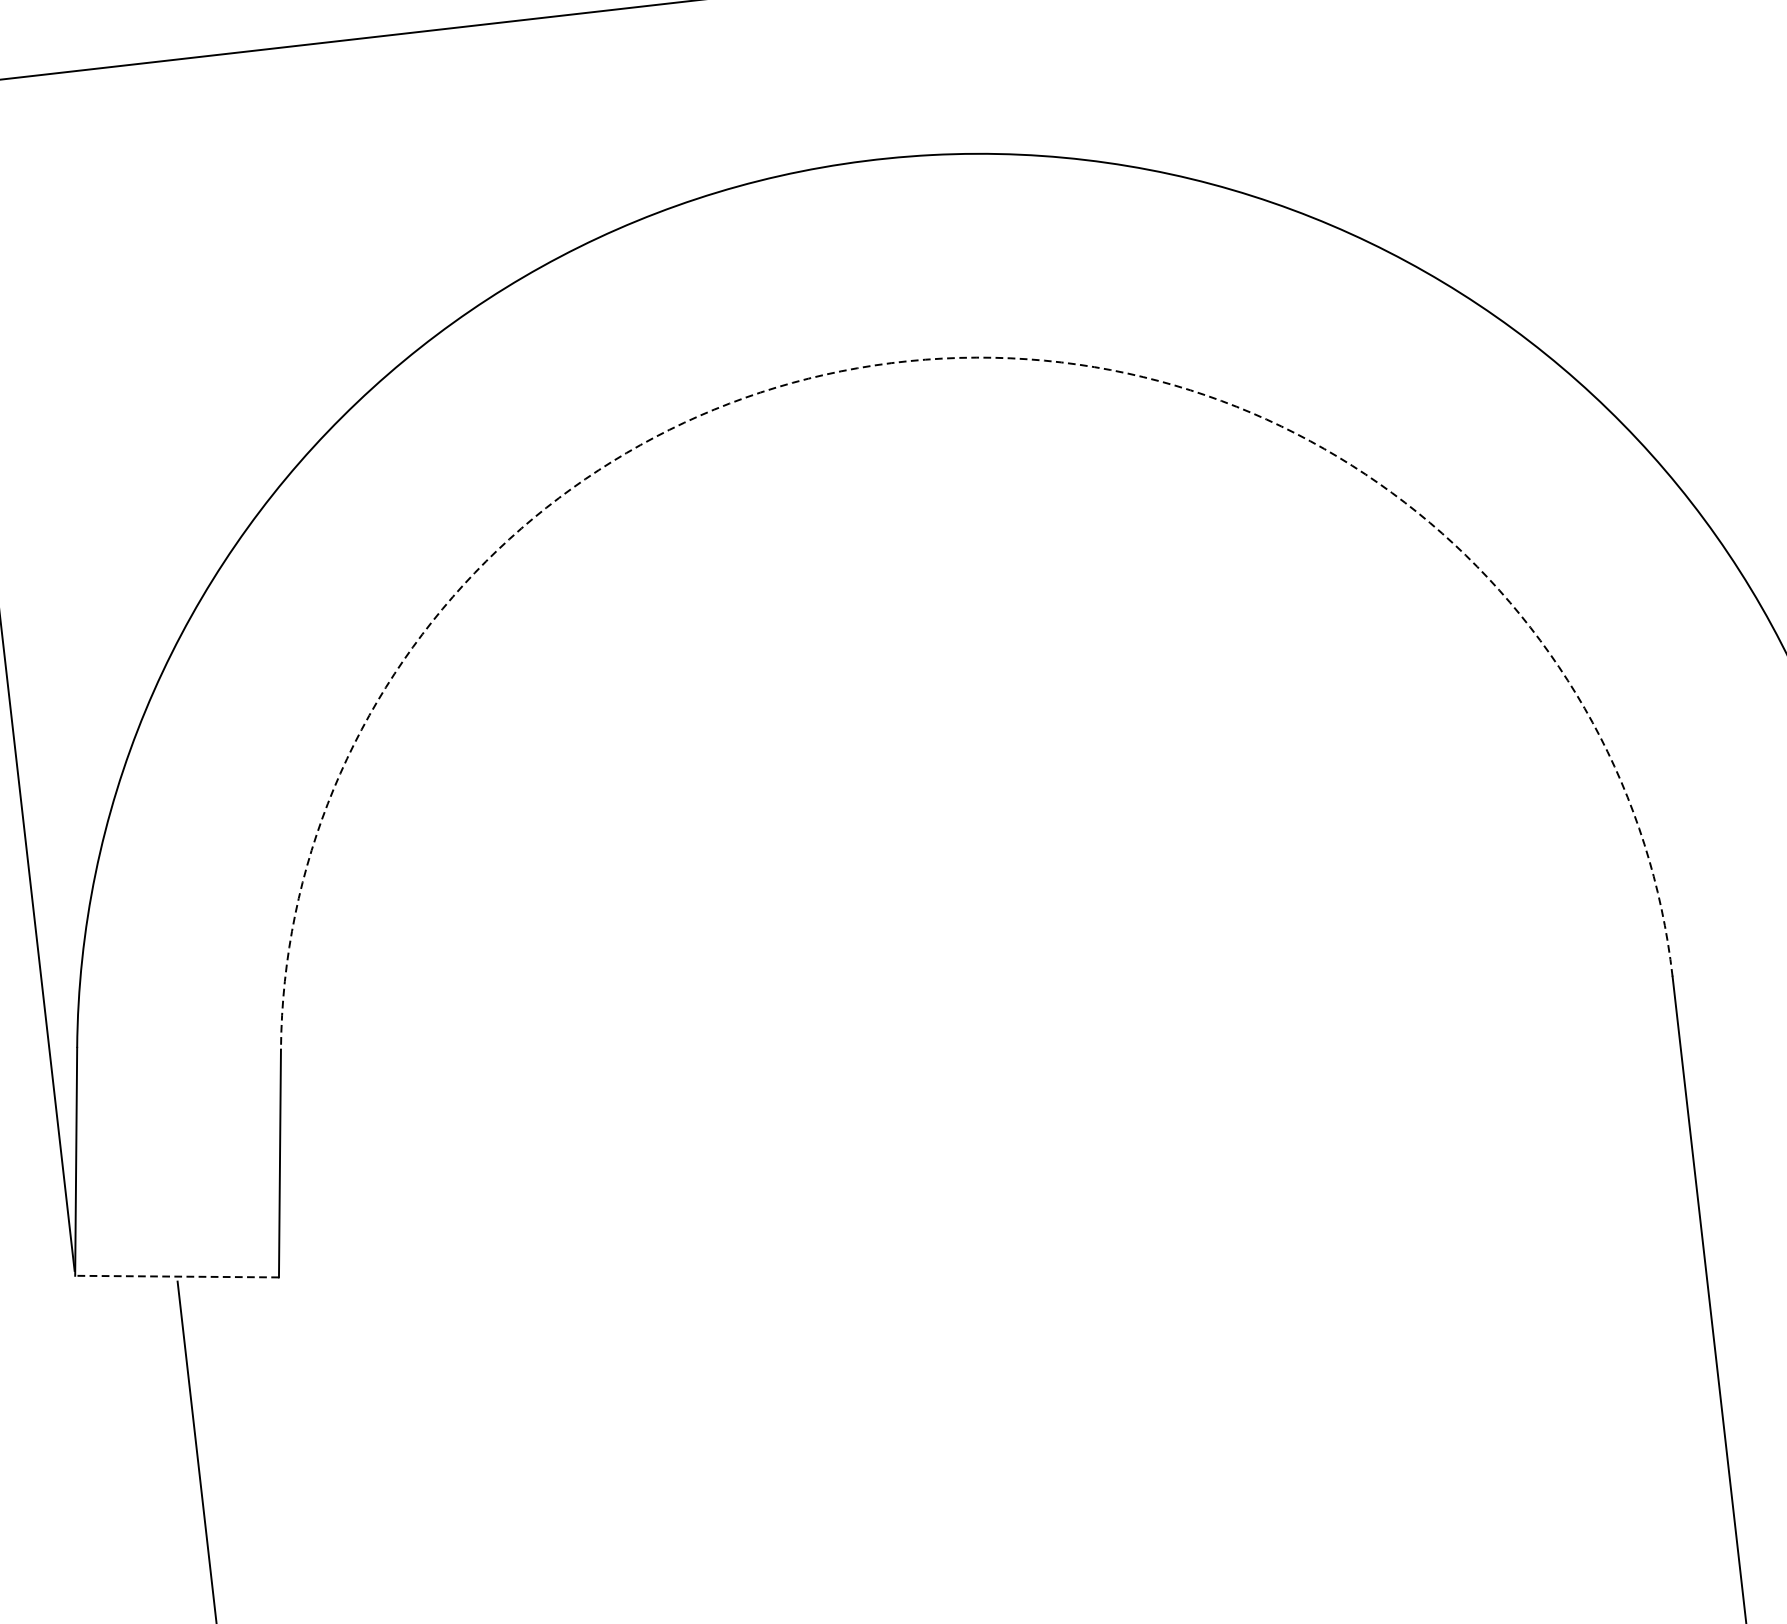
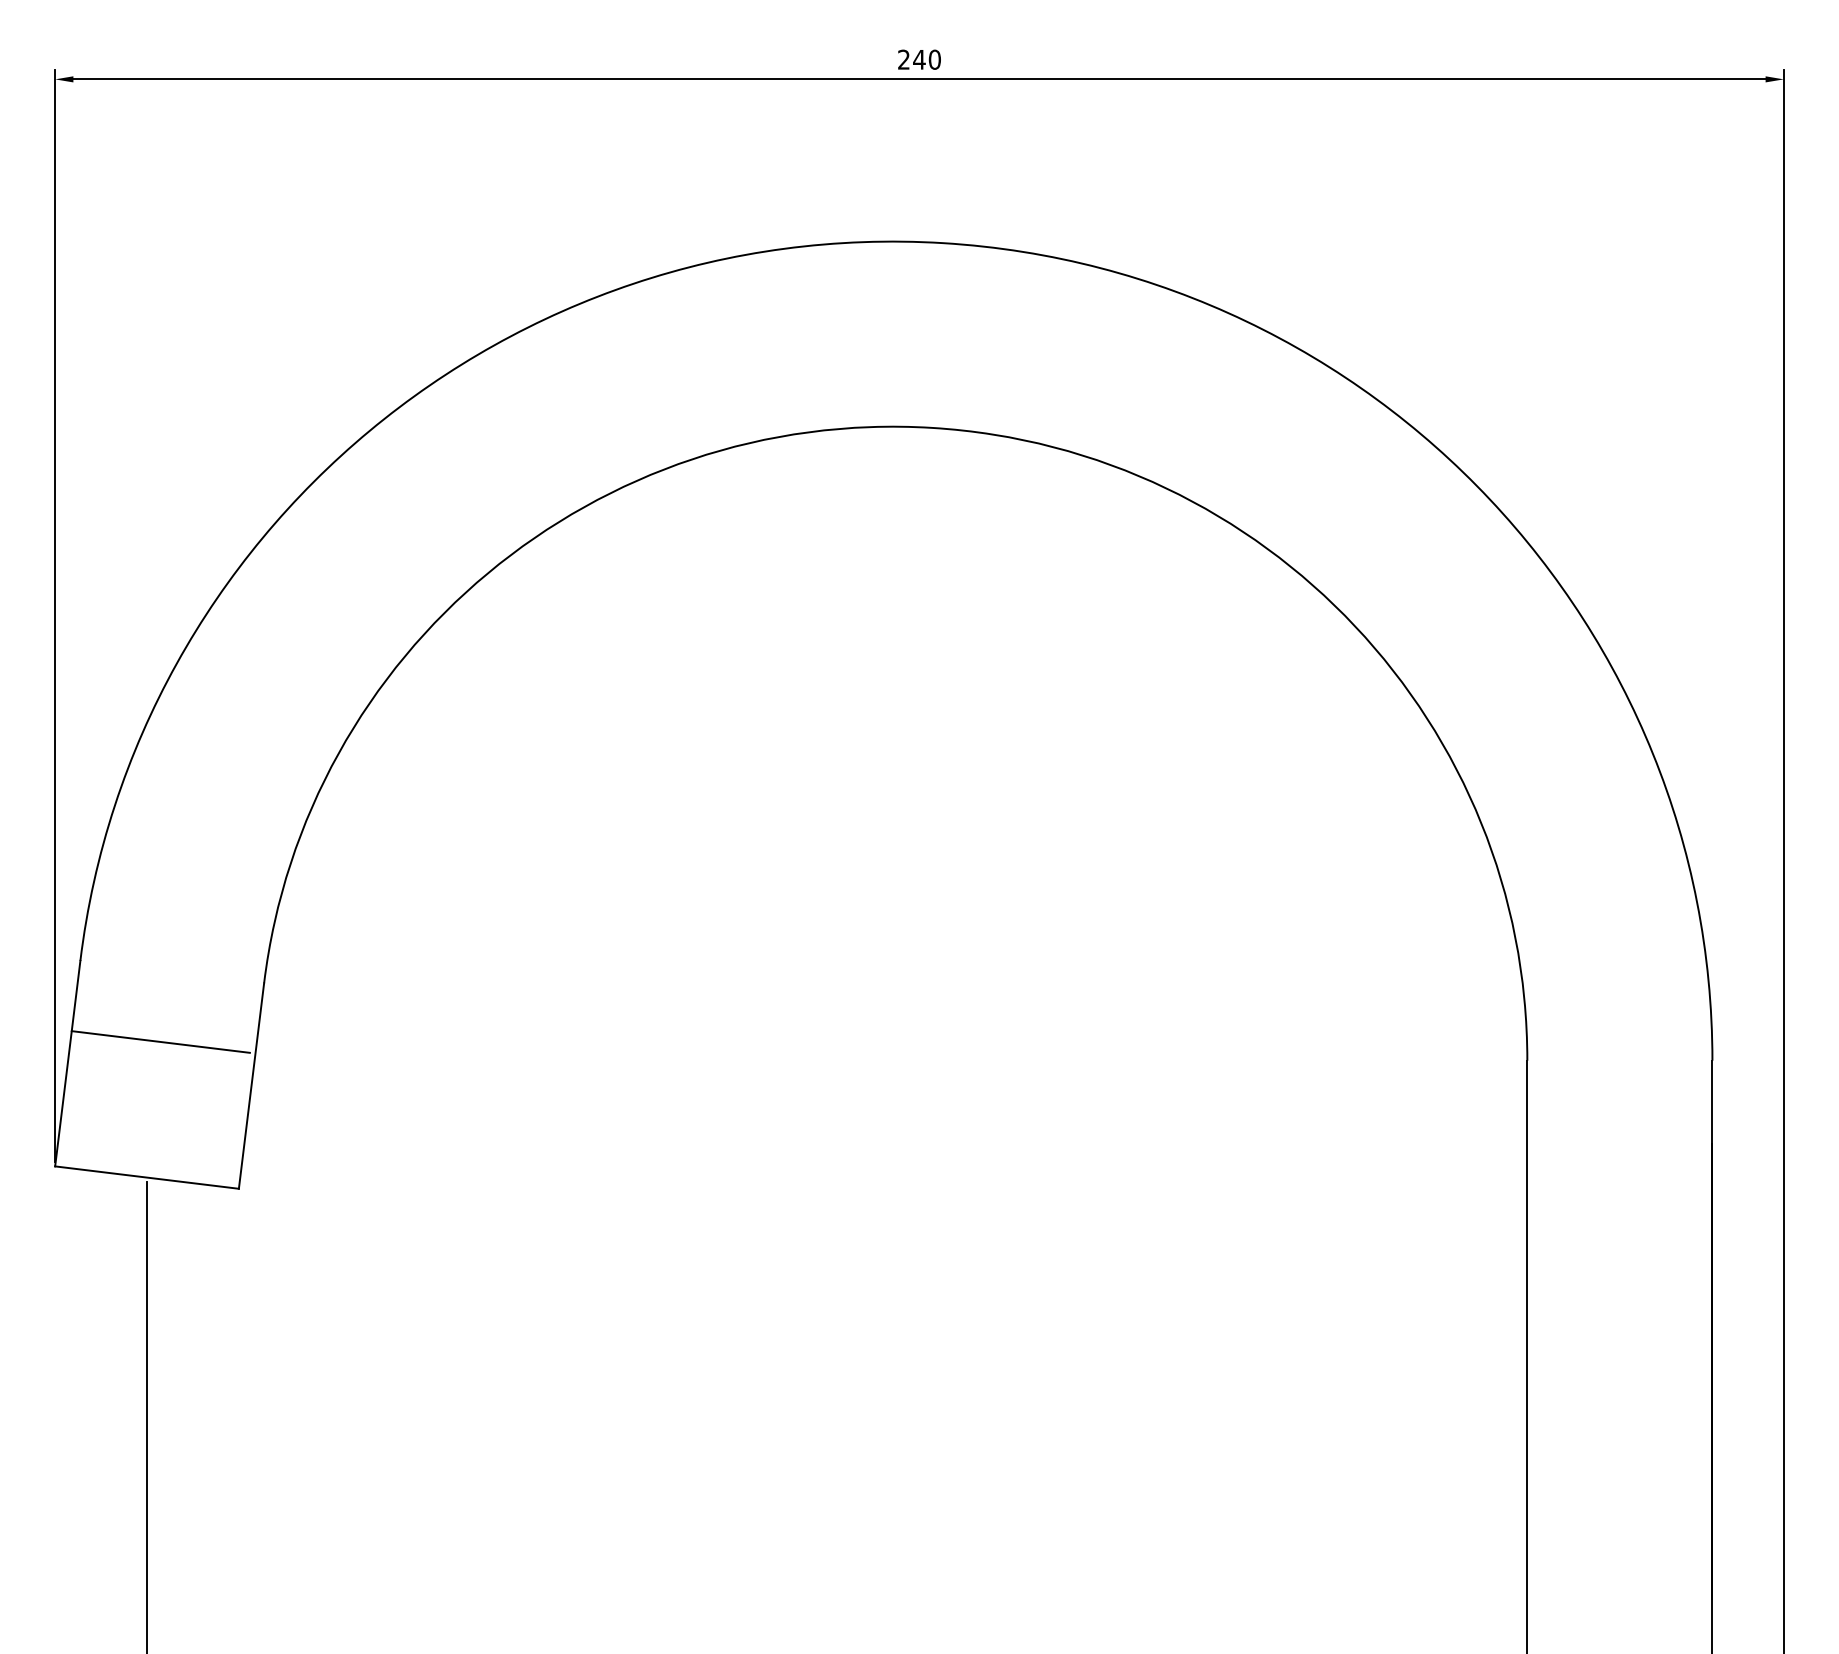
arc: (942, 358) -> (932, 427), dashed -> solid
line: (174, 1126) -> (160, 1041), added
line: (177, 1276) -> (147, 1177), dashed -> solid

